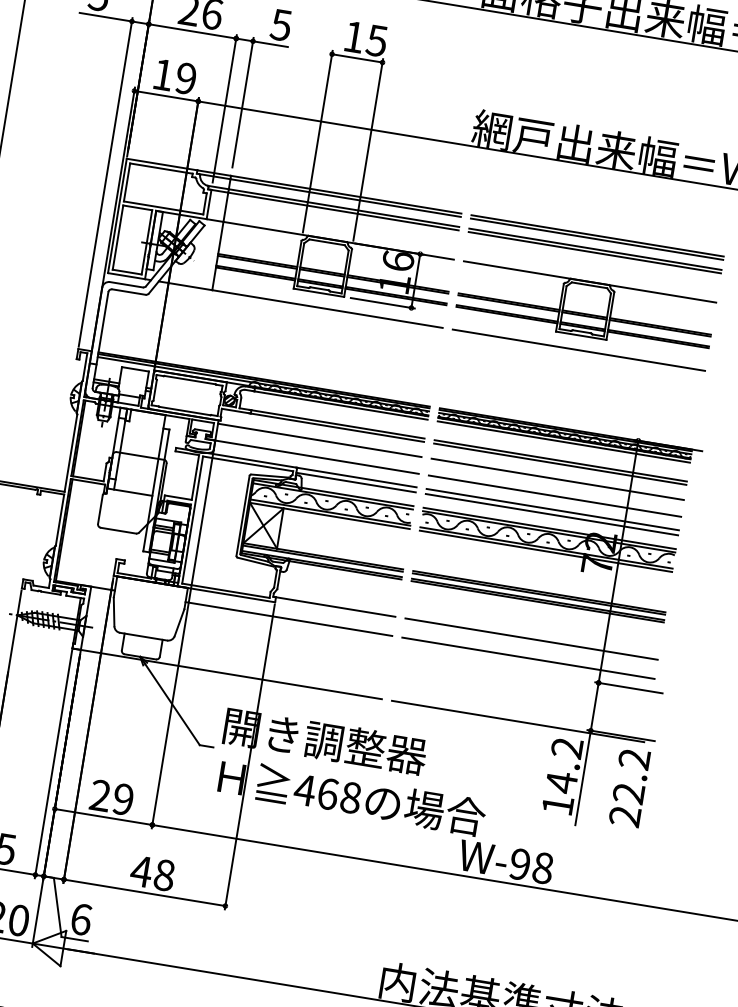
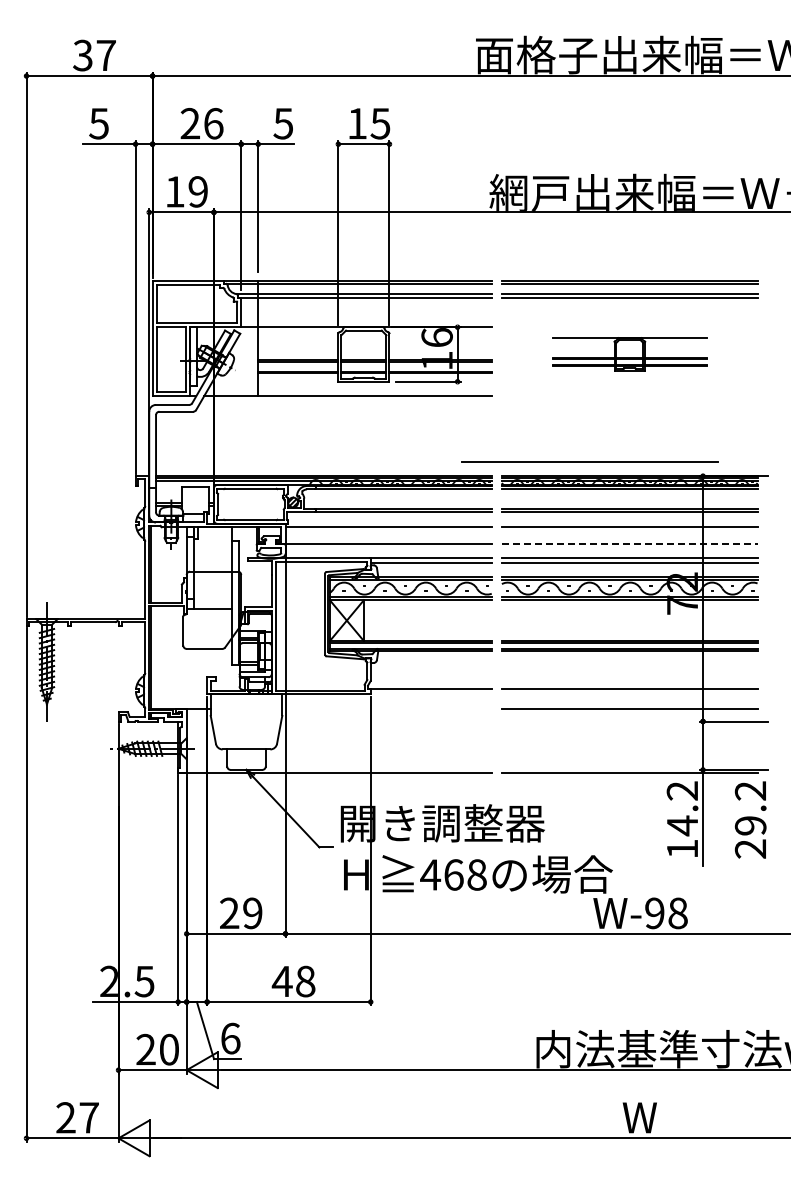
part: (585, 308) -> (629, 354), size x0.6
line: (578, 349) -> (589, 461), moved
line: (554, 496) -> (629, 544), solid -> dashed
line: (288, 618) -> (386, 708), removed
text: (628, 793) -> (750, 825), 22.2 -> 29.2

